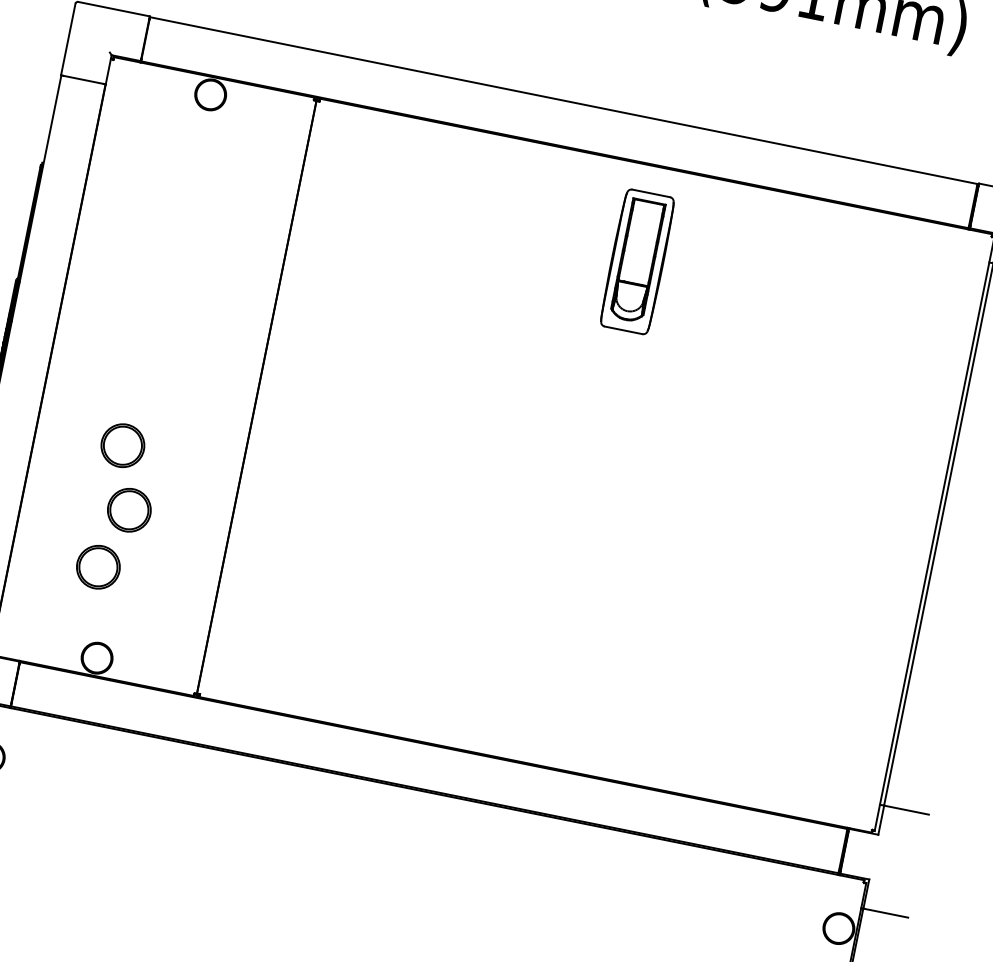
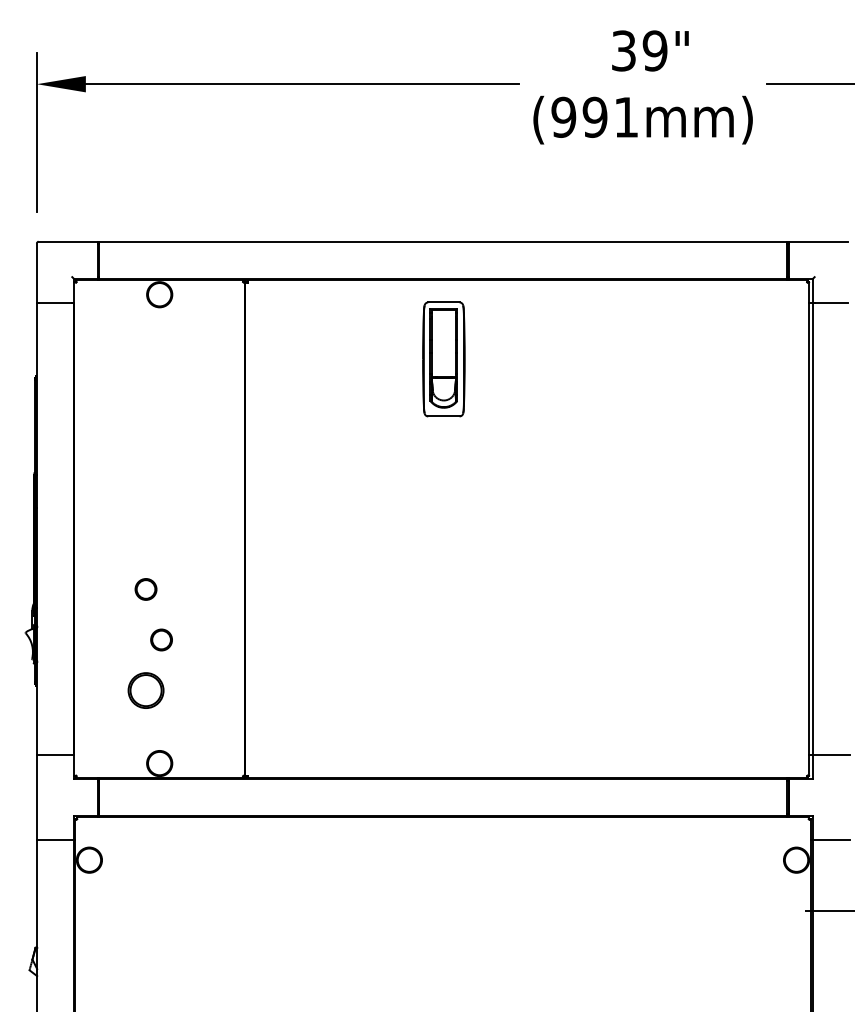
part: (636, 261) -> (443, 359), moved
part: (122, 445) -> (145, 589), size x0.6
part: (129, 509) -> (161, 639), size x0.6

